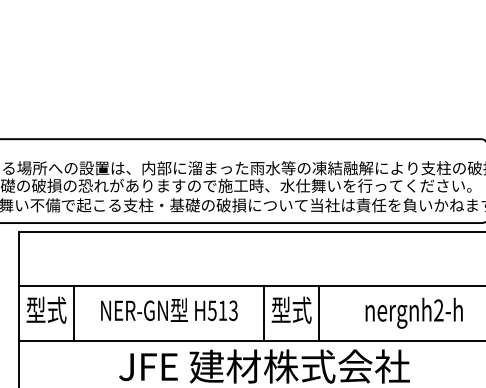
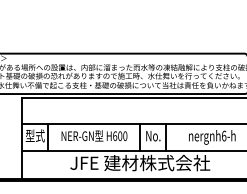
text: (290, 309) -> (152, 135), 型式 -> No.
text: (439, 309) -> (224, 135), nergnh2-h -> nergnh6-h
text: (223, 311) -> (120, 136), H513 -> H600

